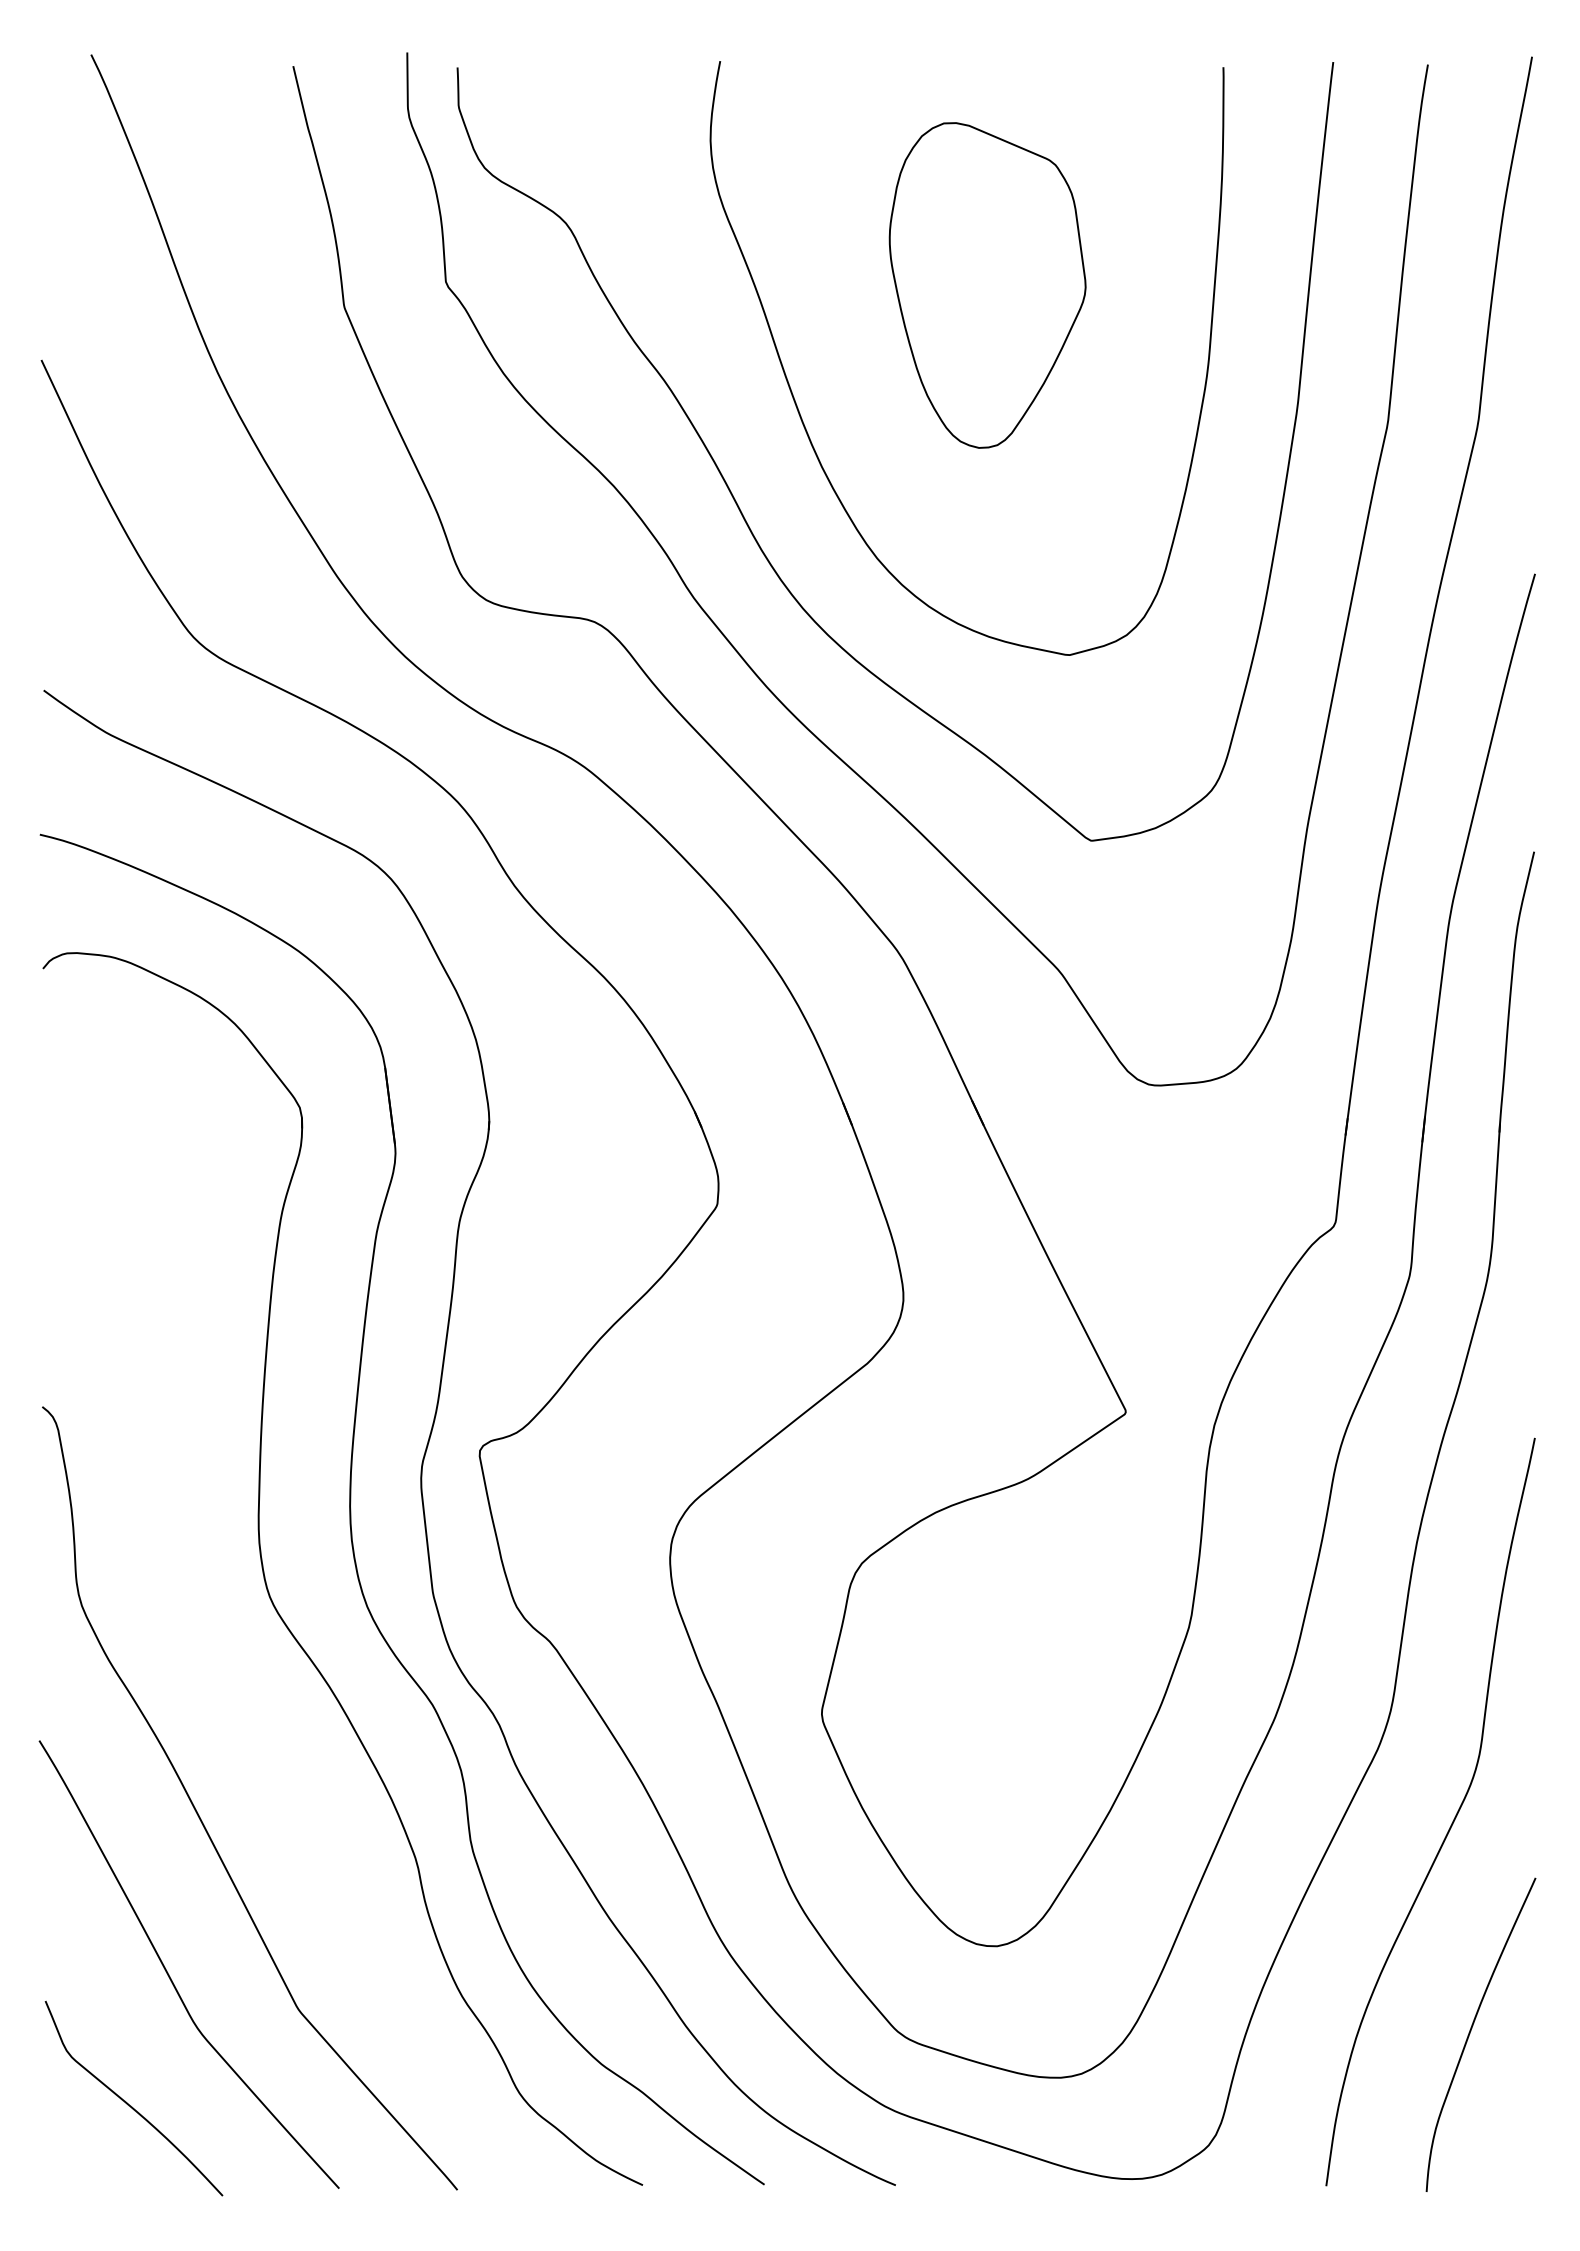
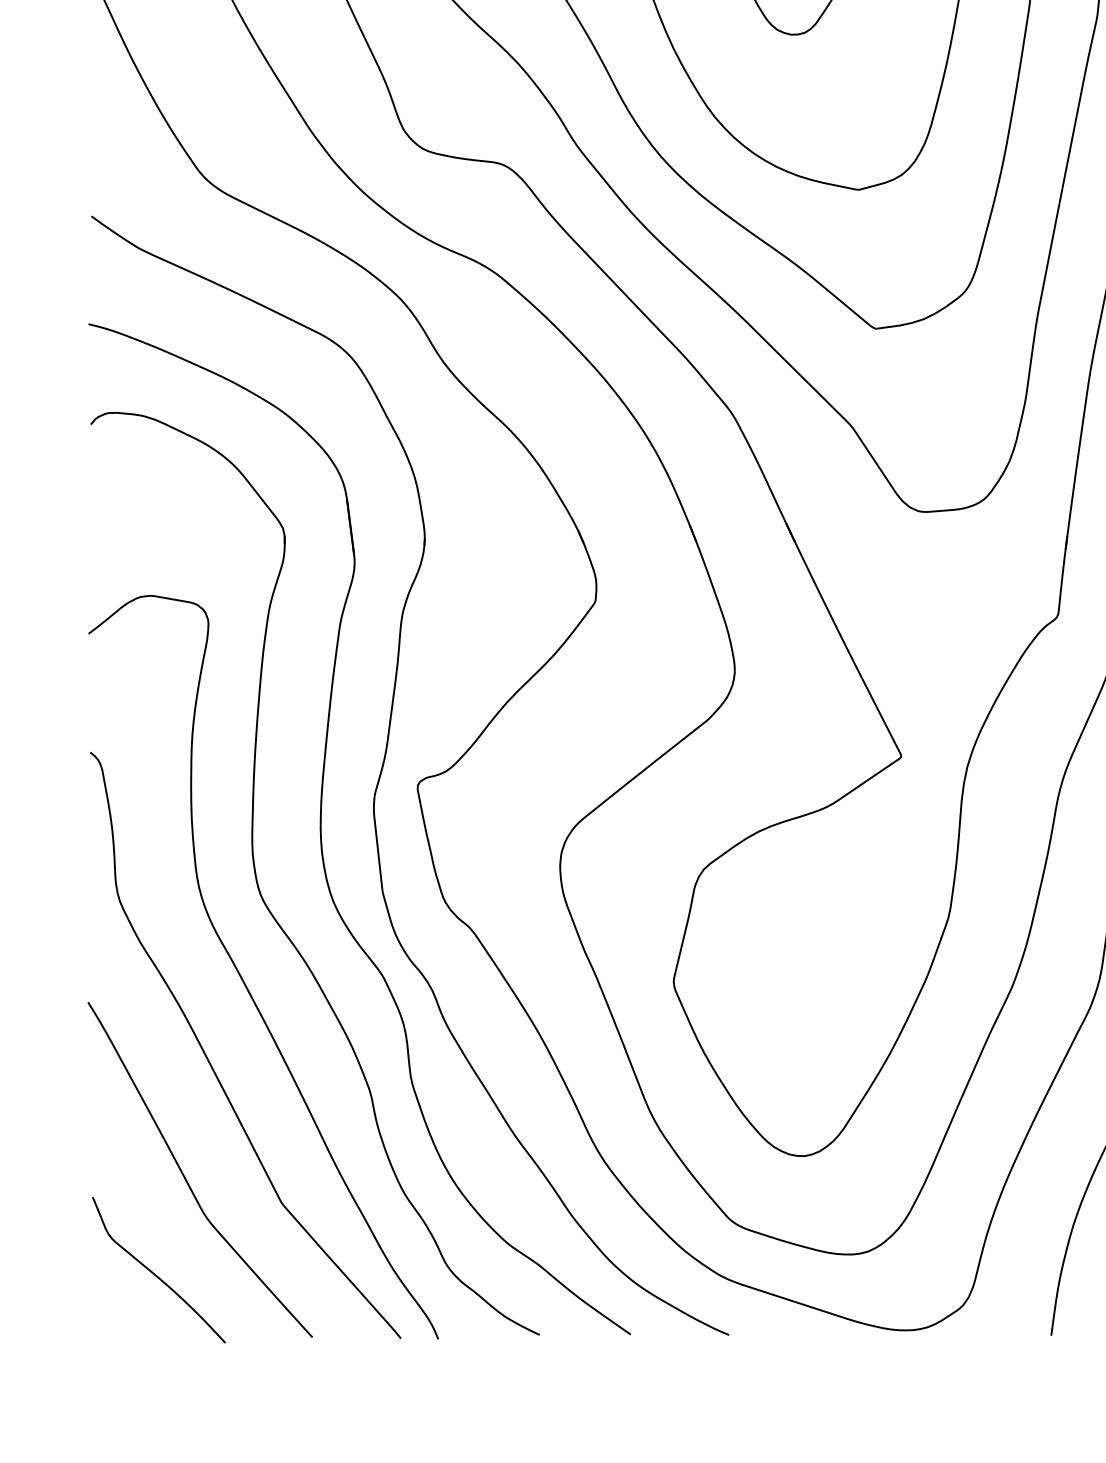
curve: (245, 1708) -> (242, 978), added

